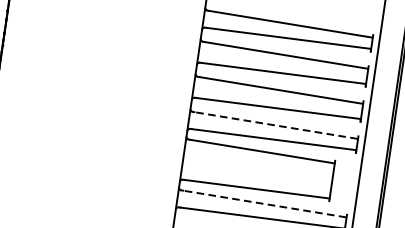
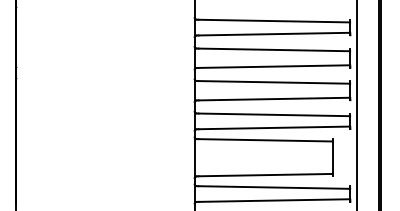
line: (276, 125) -> (274, 114), dashed -> solid
line: (264, 204) -> (274, 187), dashed -> solid

